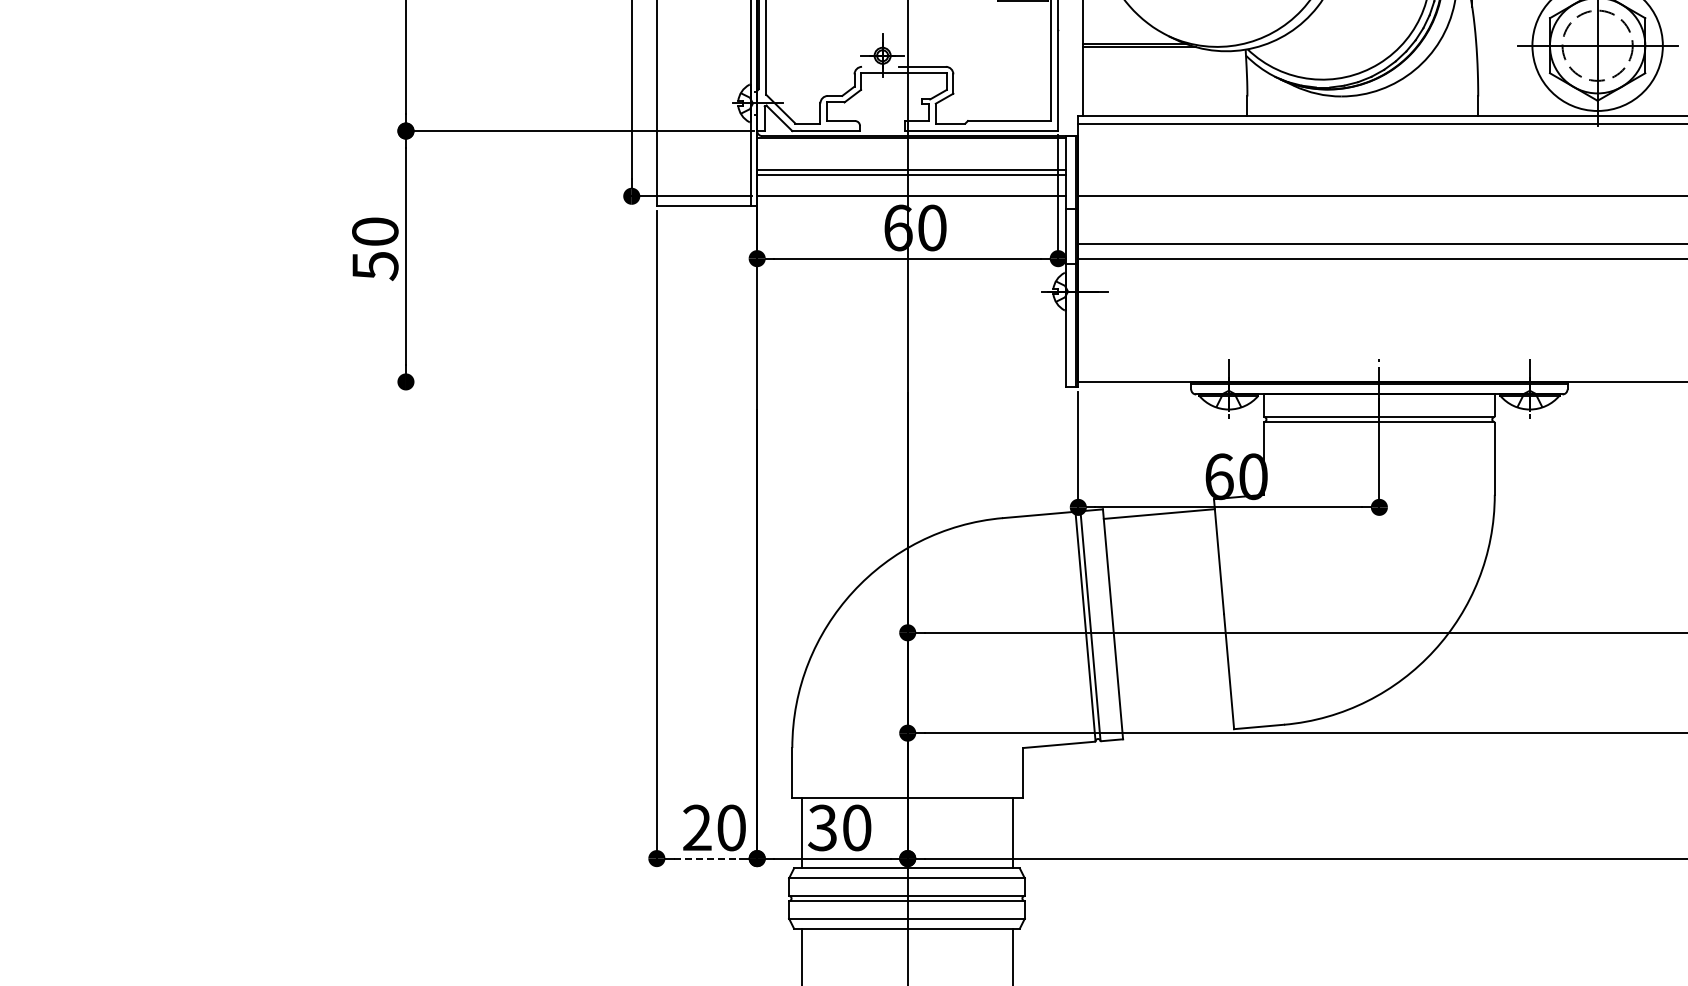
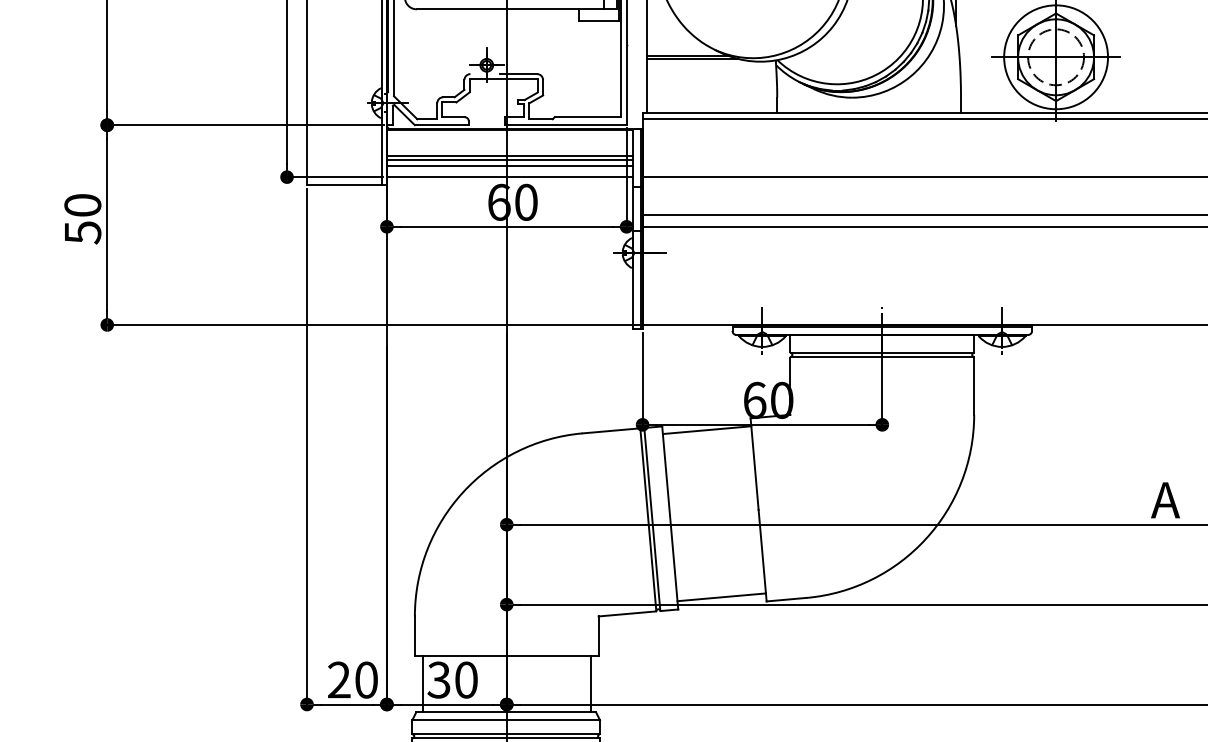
line: (911, 182) -> (509, 166), added
line: (736, 381) -> (370, 324), added
line: (1177, 723) -> (721, 596), added
line: (707, 858) -> (347, 704), dashed -> solid

